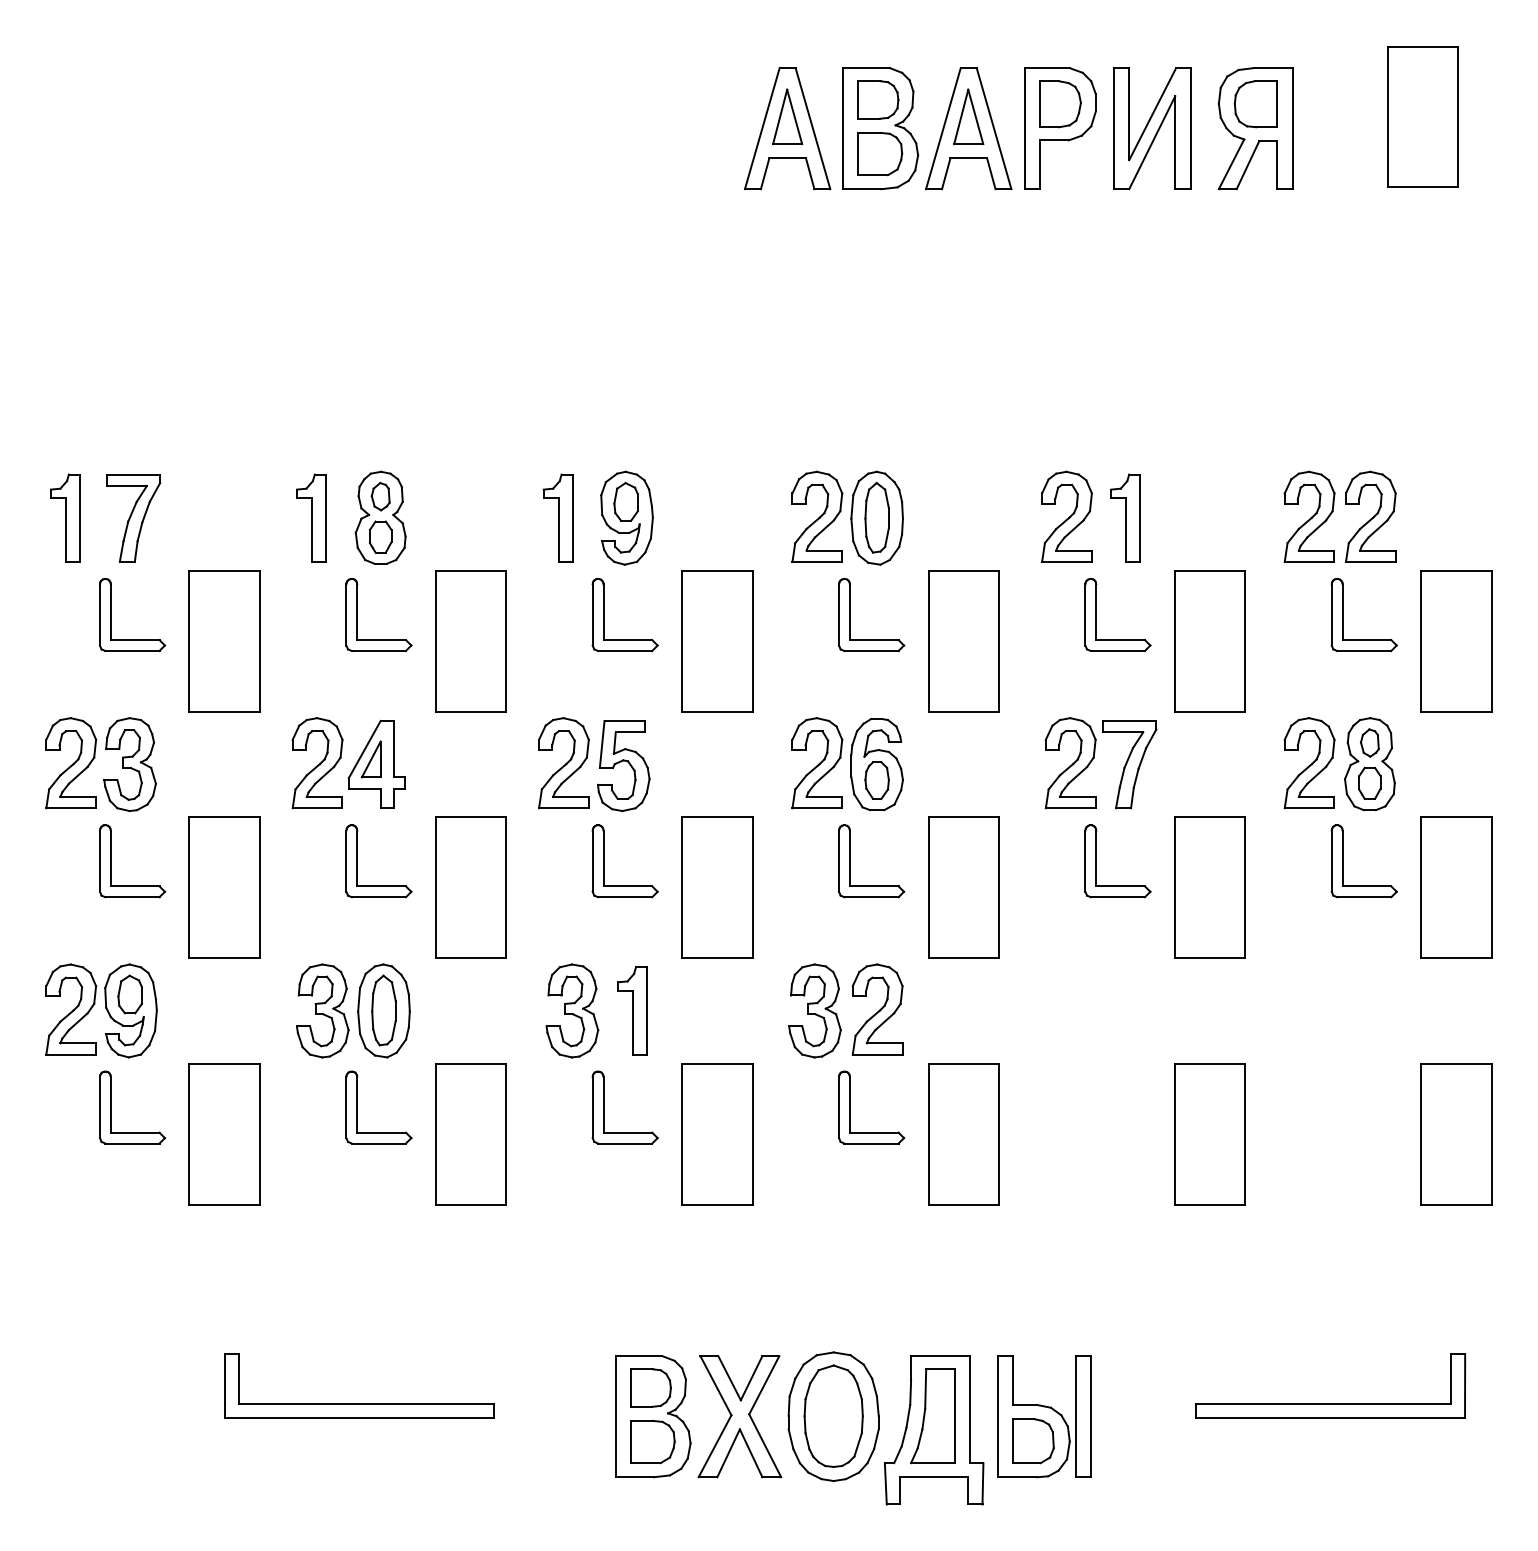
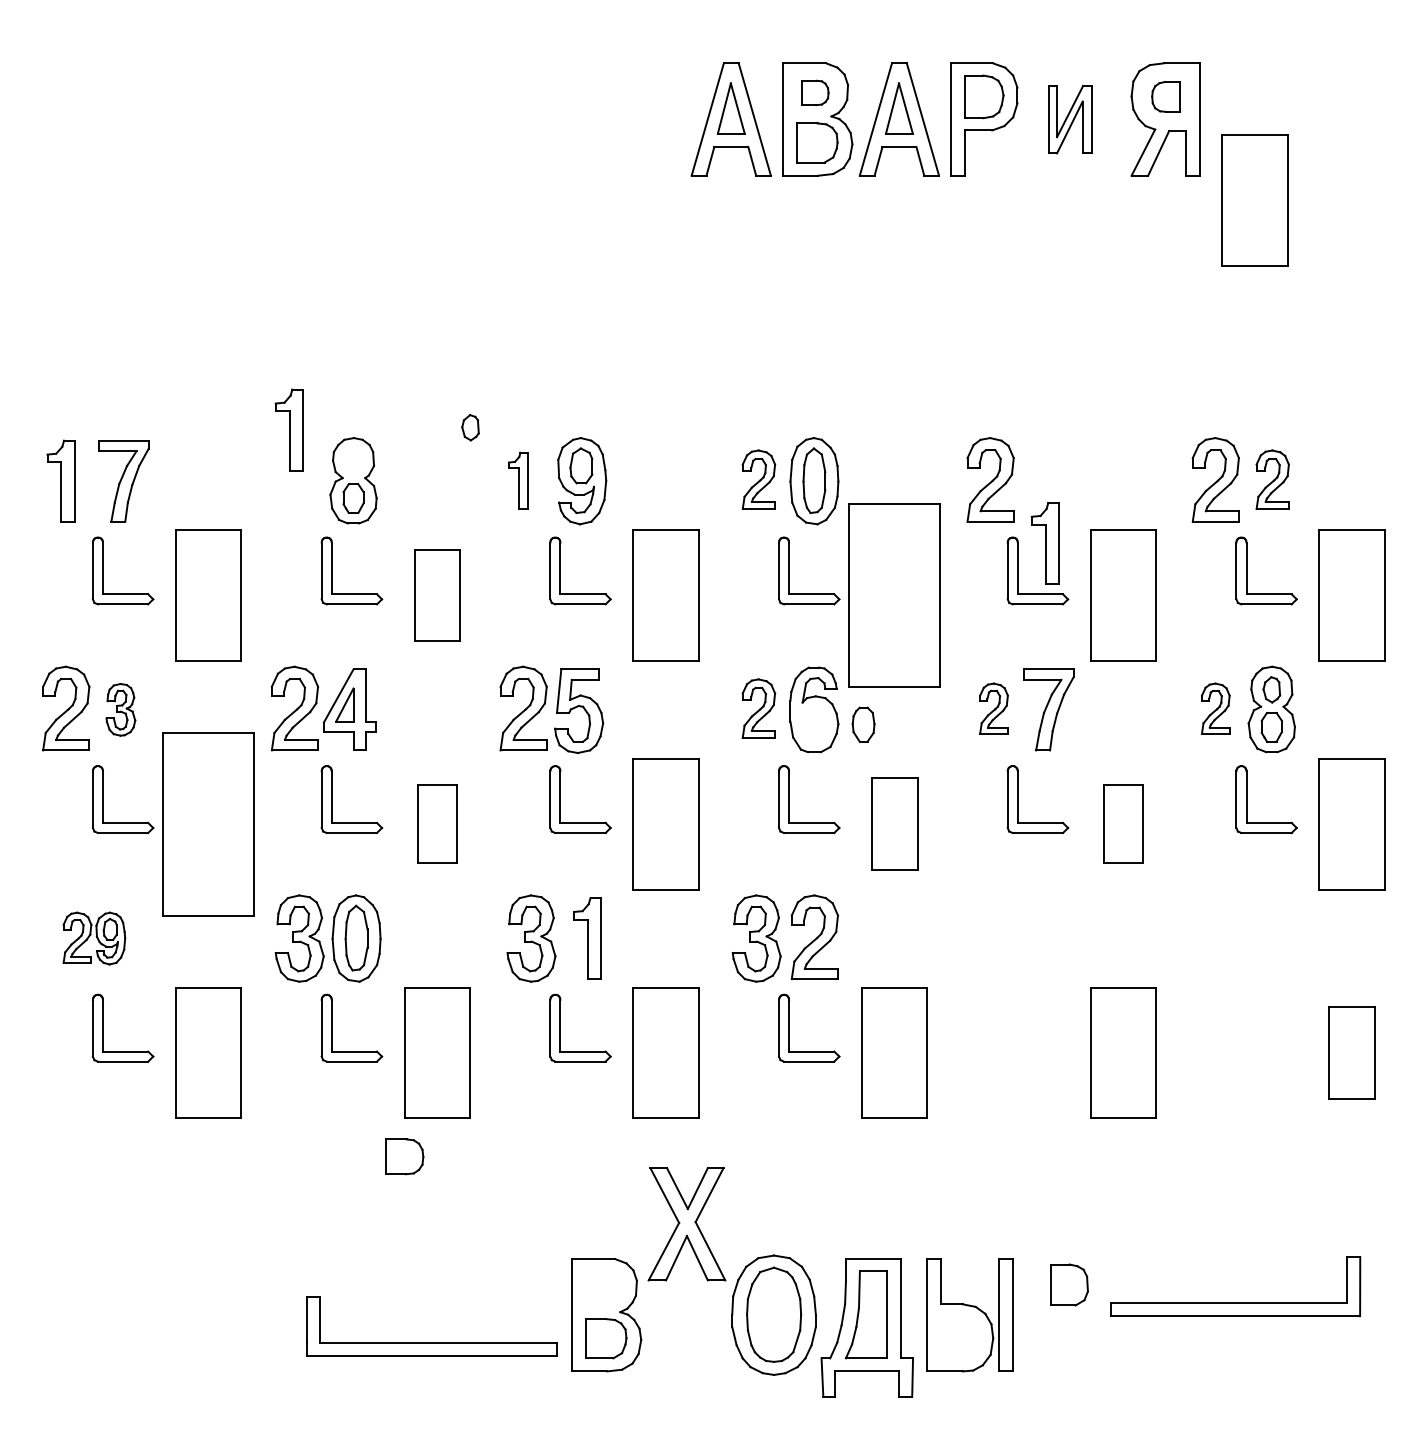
part: (878, 99) -> (815, 92), size x0.7
part: (1255, 104) -> (1165, 97), size x0.7
part: (1422, 116) -> (1254, 200), moved
part: (1152, 128) -> (1070, 119), size x0.6
part: (380, 496) -> (470, 427), moved
part: (817, 516) -> (759, 479), size x0.7
part: (1370, 516) -> (1272, 479), size x0.7
part: (311, 517) -> (289, 429), moved
part: (557, 517) -> (517, 480), size x0.7
part: (1125, 517) -> (1044, 542), moved
part: (470, 641) -> (436, 595), size x0.7
part: (963, 641) -> (894, 595), size x1.4
part: (817, 763) -> (759, 708), size x0.7
part: (1070, 763) -> (993, 708), size x0.6
part: (1309, 763) -> (1215, 708), size x0.6
part: (129, 764) -> (120, 709), size x0.6
part: (876, 780) -> (862, 724), moved
part: (224, 887) -> (208, 823), size x1.4
part: (470, 887) -> (436, 823), size x0.6
part: (963, 887) -> (894, 823), size x0.7
part: (1209, 887) -> (1122, 823), size x0.6
part: (101, 1010) -> (94, 938), size x0.6
part: (1456, 1134) -> (1352, 1053), size x0.7
part: (650, 1387) -> (404, 1156), moved
part: (359, 1403) -> (432, 1342), moved
part: (739, 1416) -> (686, 1224), moved
part: (1033, 1441) -> (1069, 1285), moved

